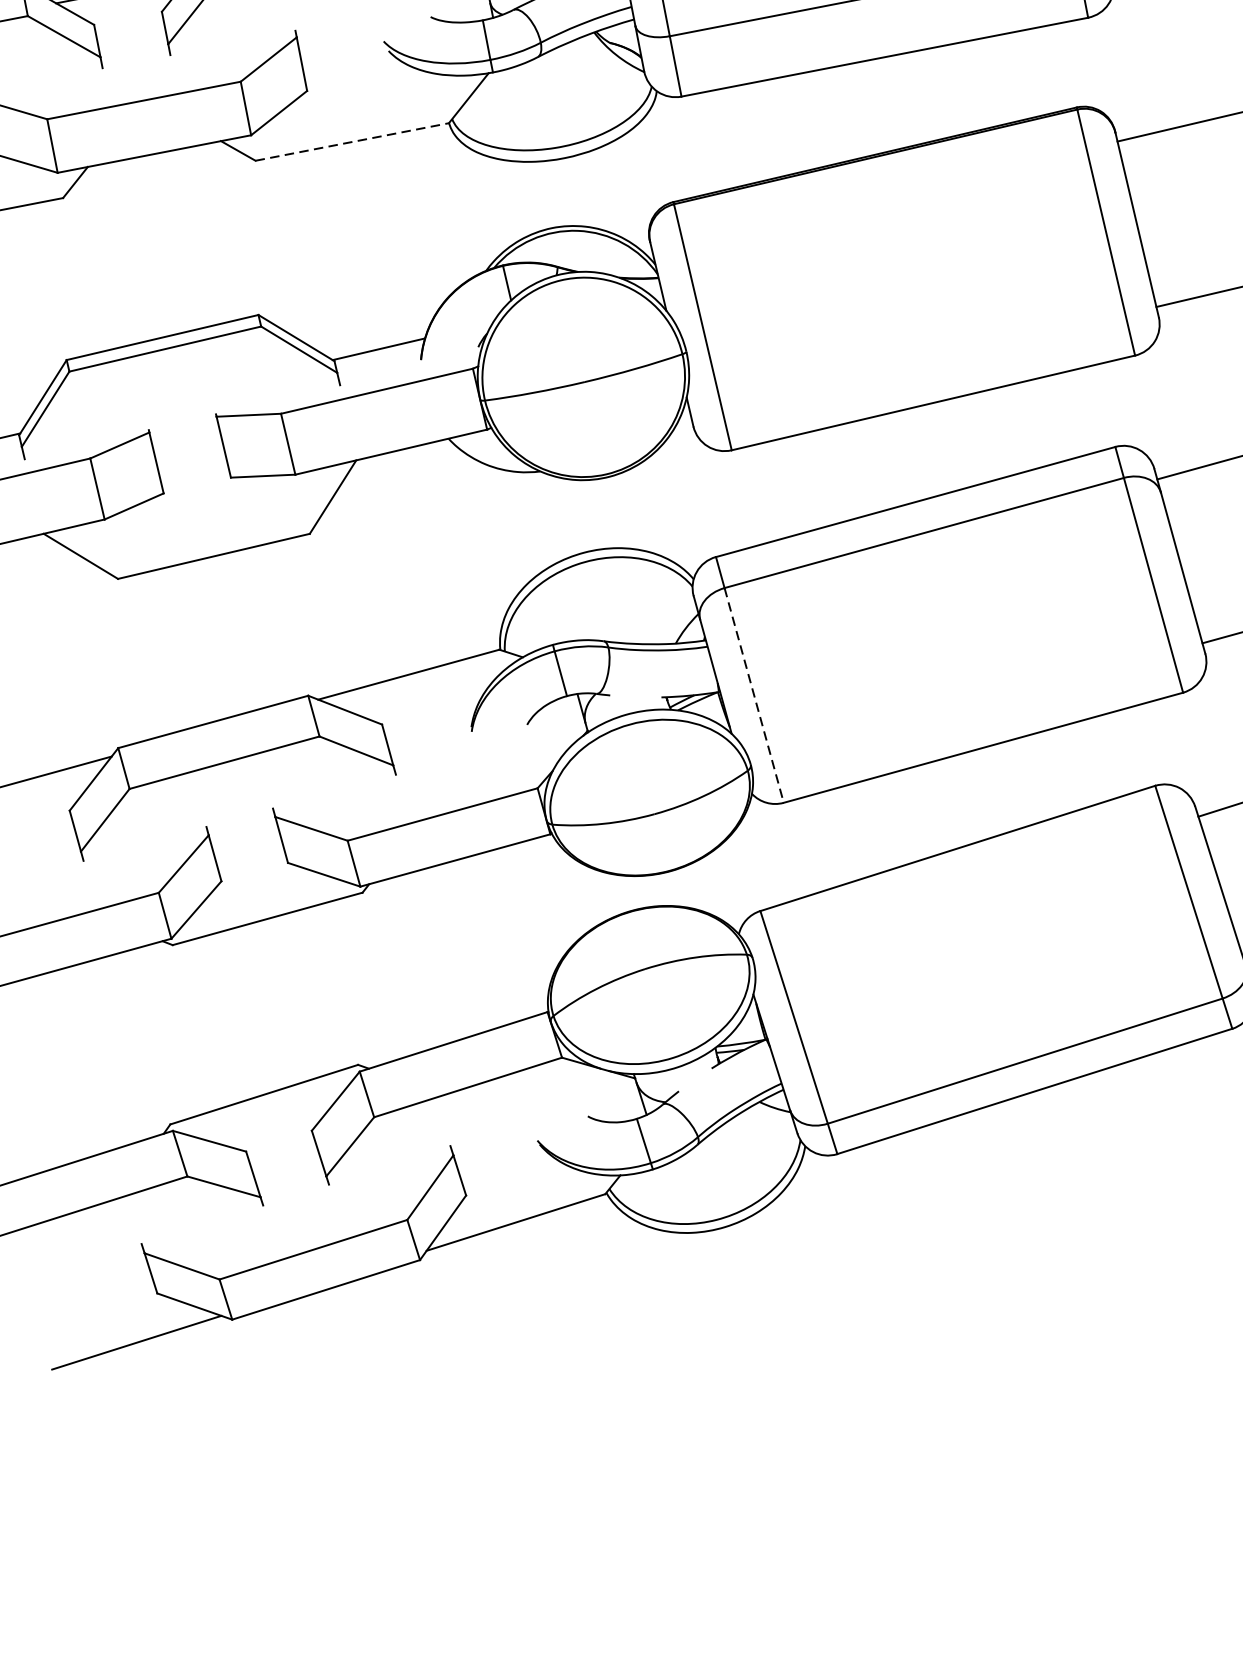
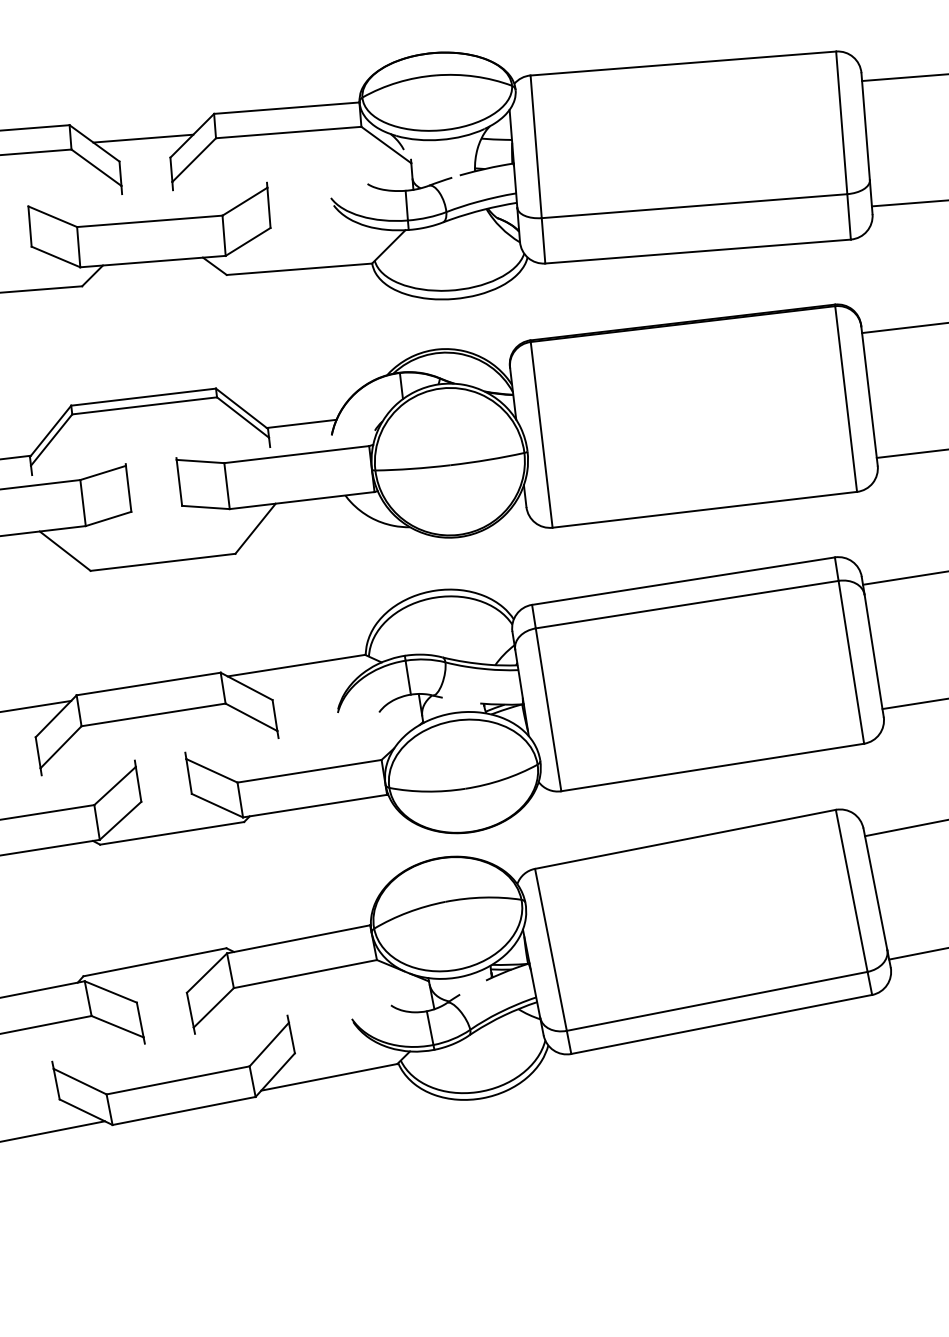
line: (352, 142) -> (299, 269), dashed -> solid
line: (754, 696) -> (548, 710), dashed -> solid

